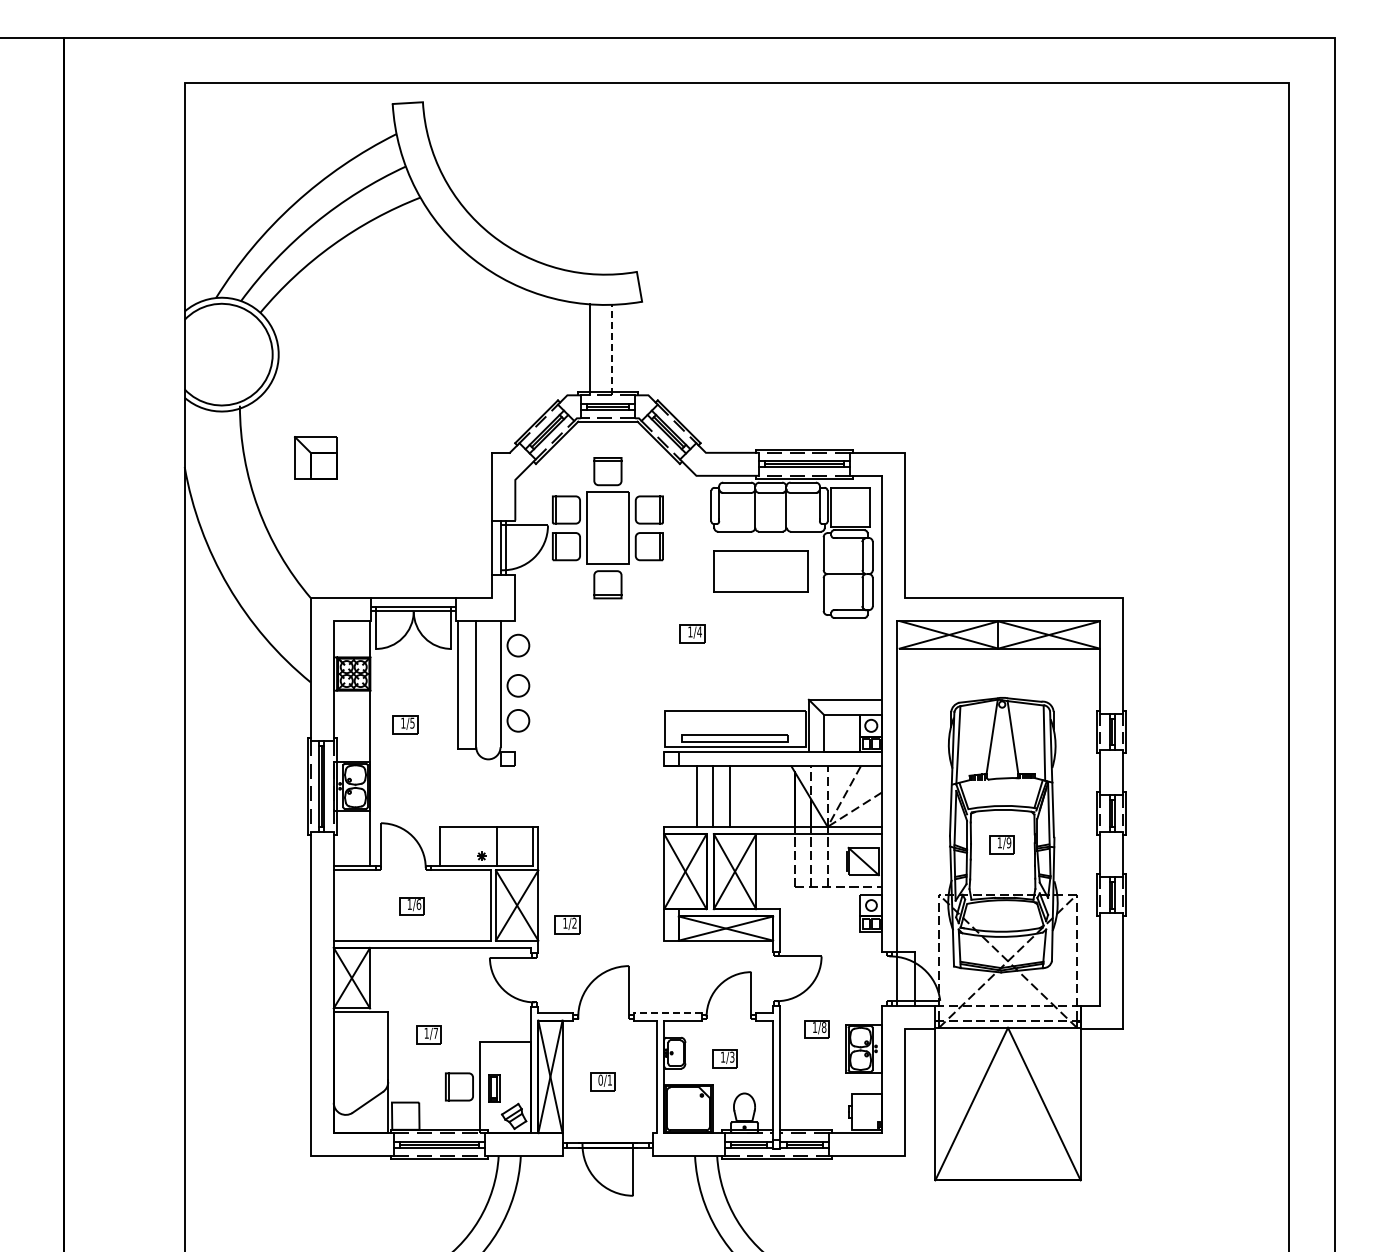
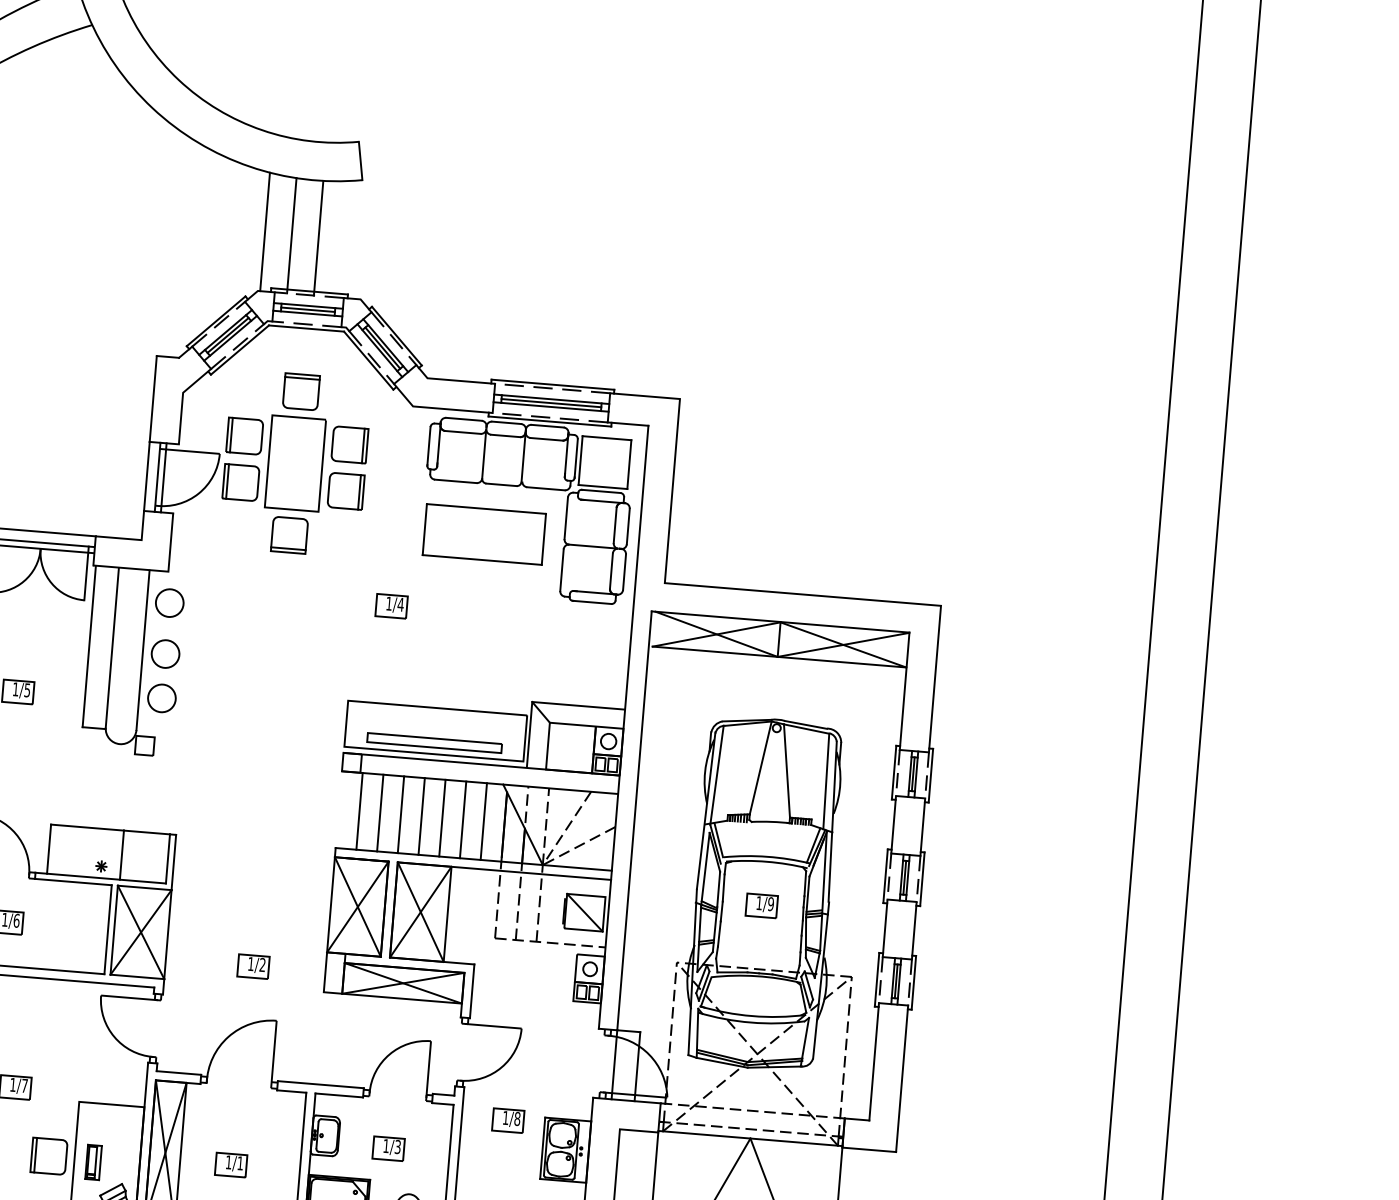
line: (569, 348) -> (265, 231), added
line: (611, 349) -> (318, 237), dashed -> solid
line: (680, 796) -> (359, 811), added
line: (745, 796) -> (441, 817), added
line: (762, 796) -> (463, 819), added
line: (778, 796) -> (483, 821), added
part: (567, 924) -> (253, 965), moved
line: (667, 1013) -> (320, 1084), dashed -> solid
text: (600, 1079) -> (228, 1161), 0/1 -> 1/1

